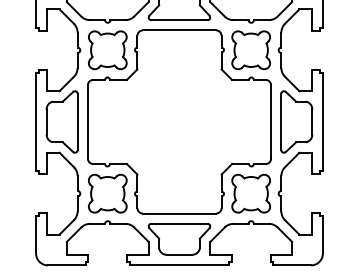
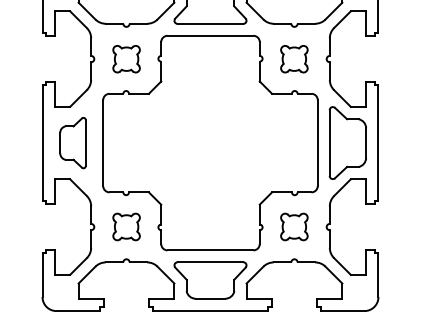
part: (107, 50) -> (126, 59), size x0.6
part: (250, 50) -> (293, 59), size x0.6
part: (61, 121) -> (72, 142), size x0.7
part: (107, 193) -> (126, 226), size x0.6
part: (250, 193) -> (293, 226), size x0.6

